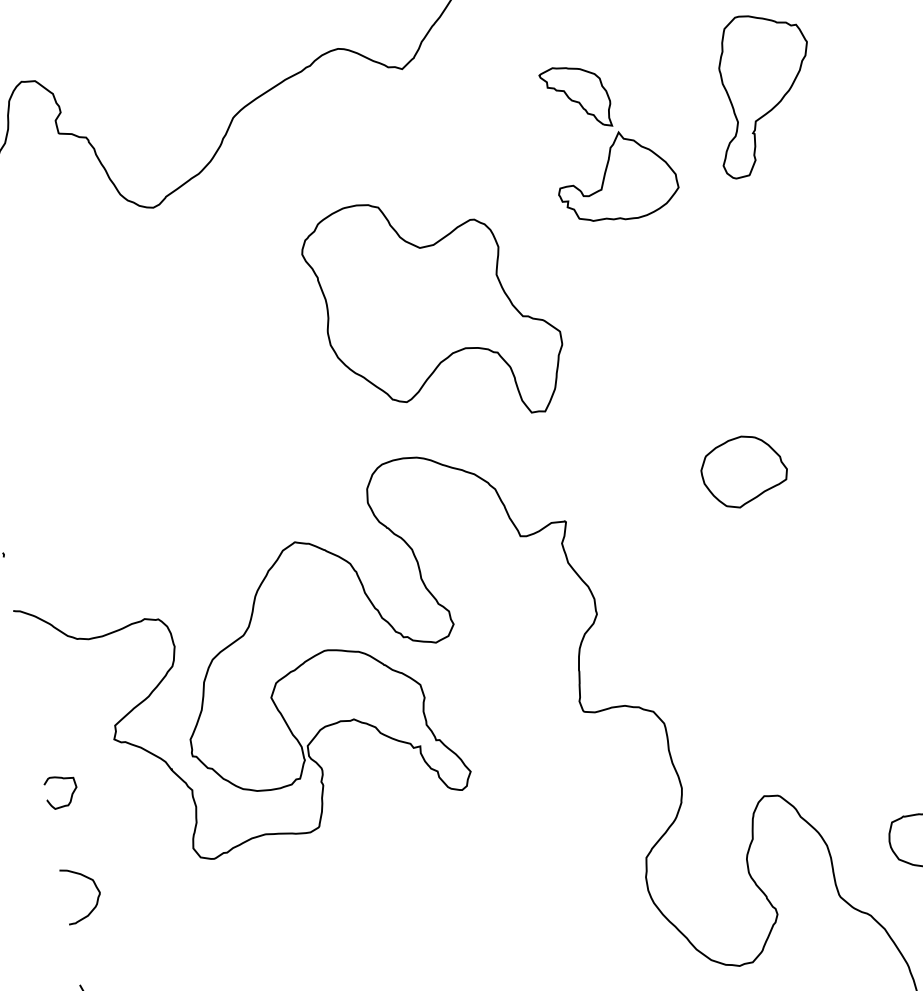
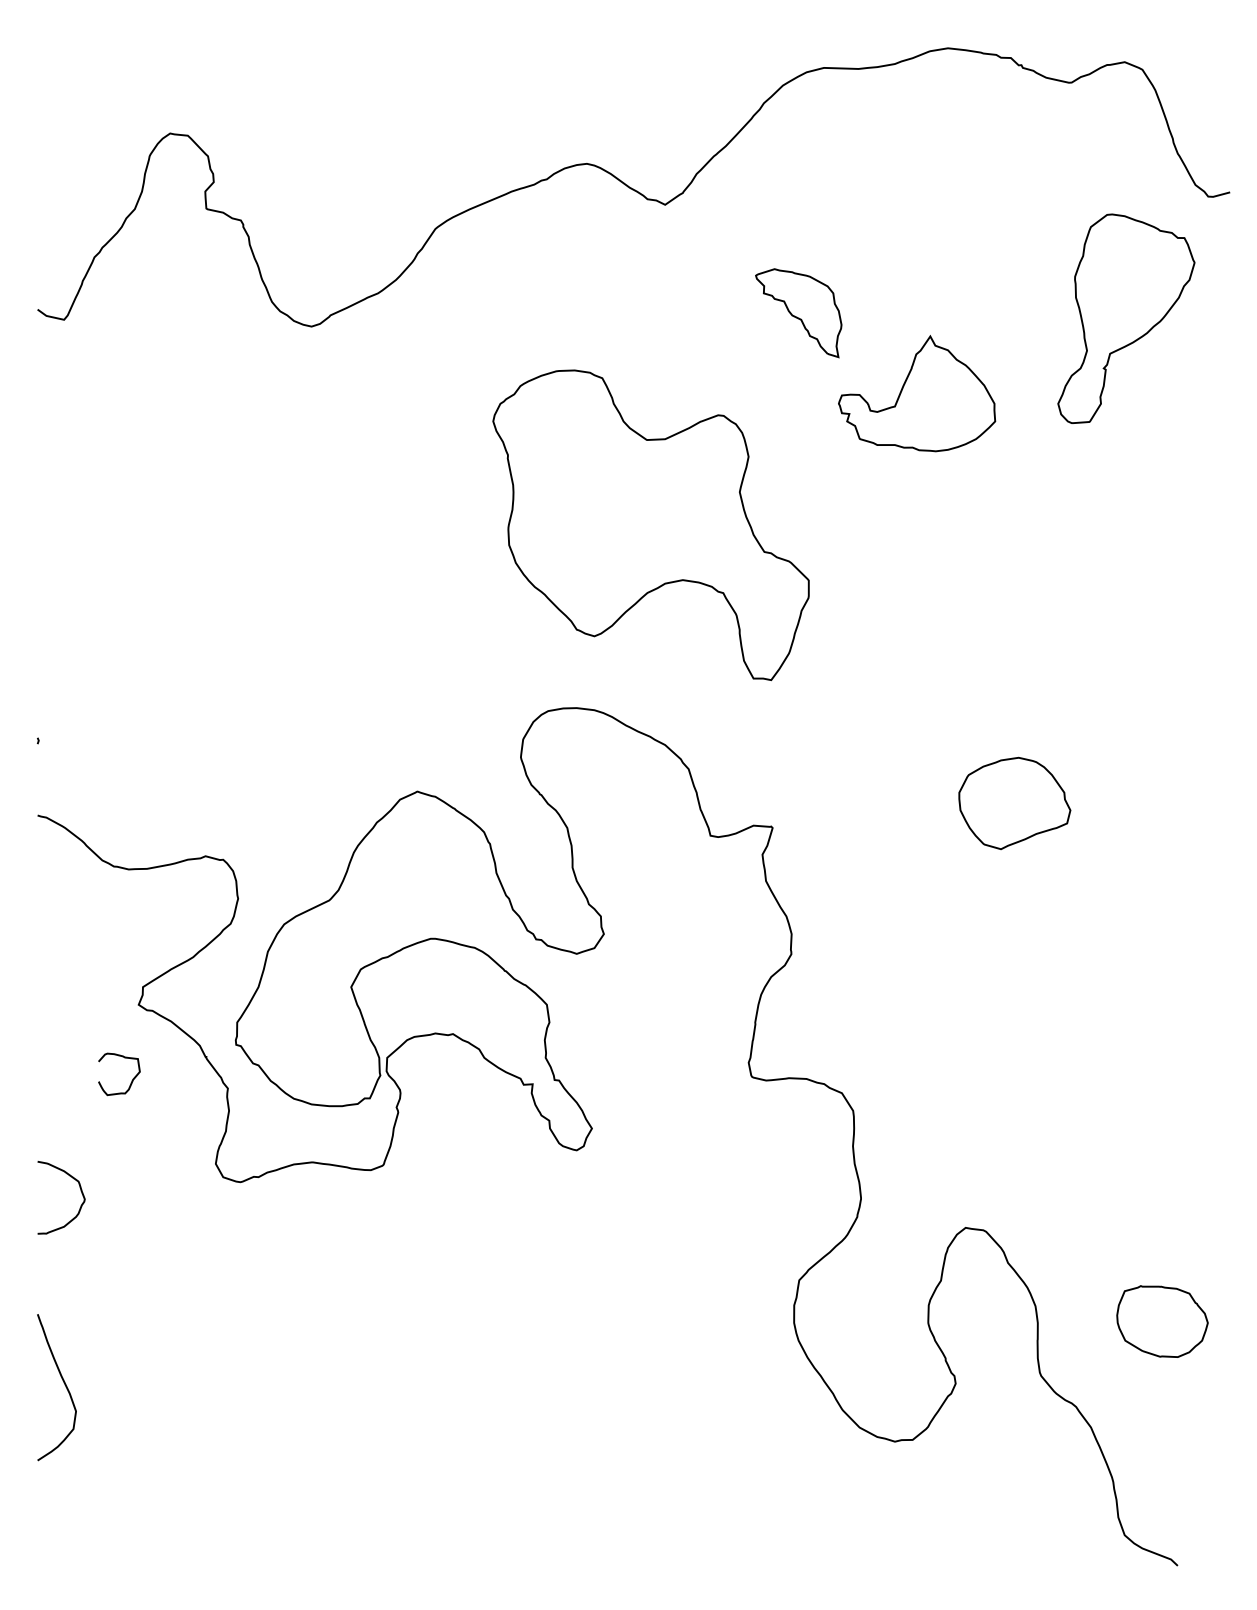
part: (576, 98) -> (798, 313), moved
curve: (71, 794) -> (131, 1080), moved

